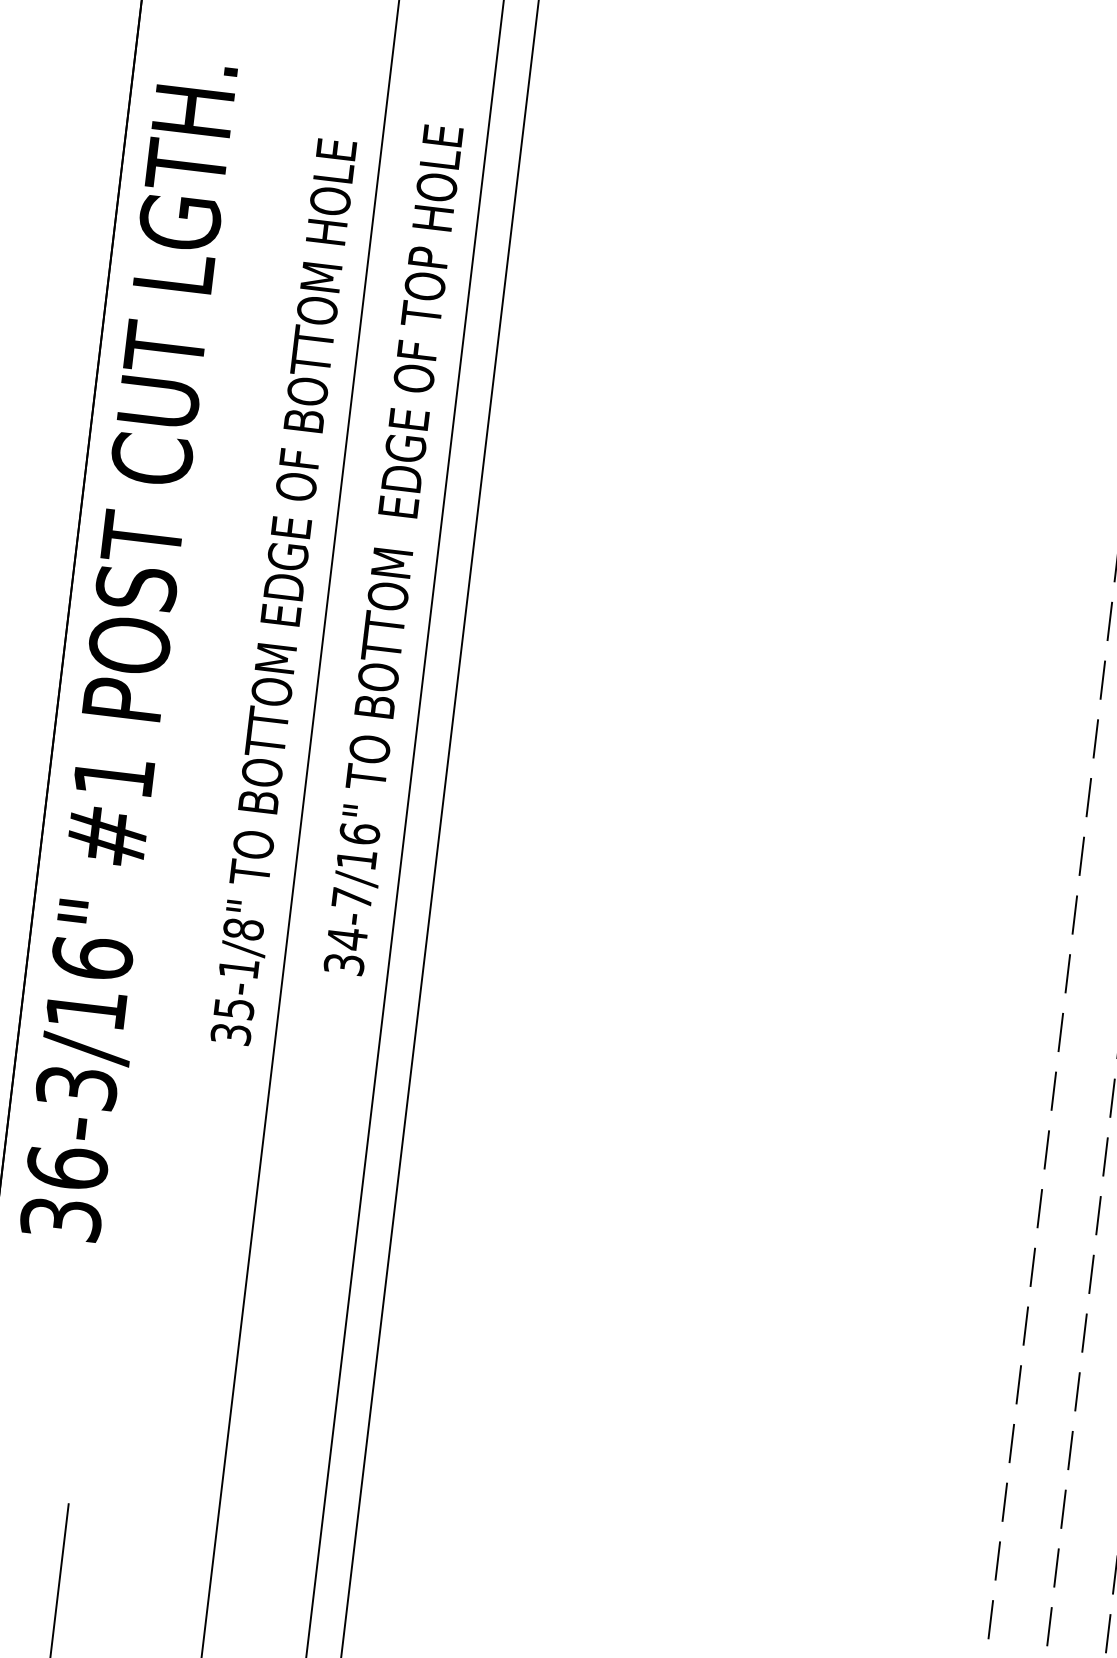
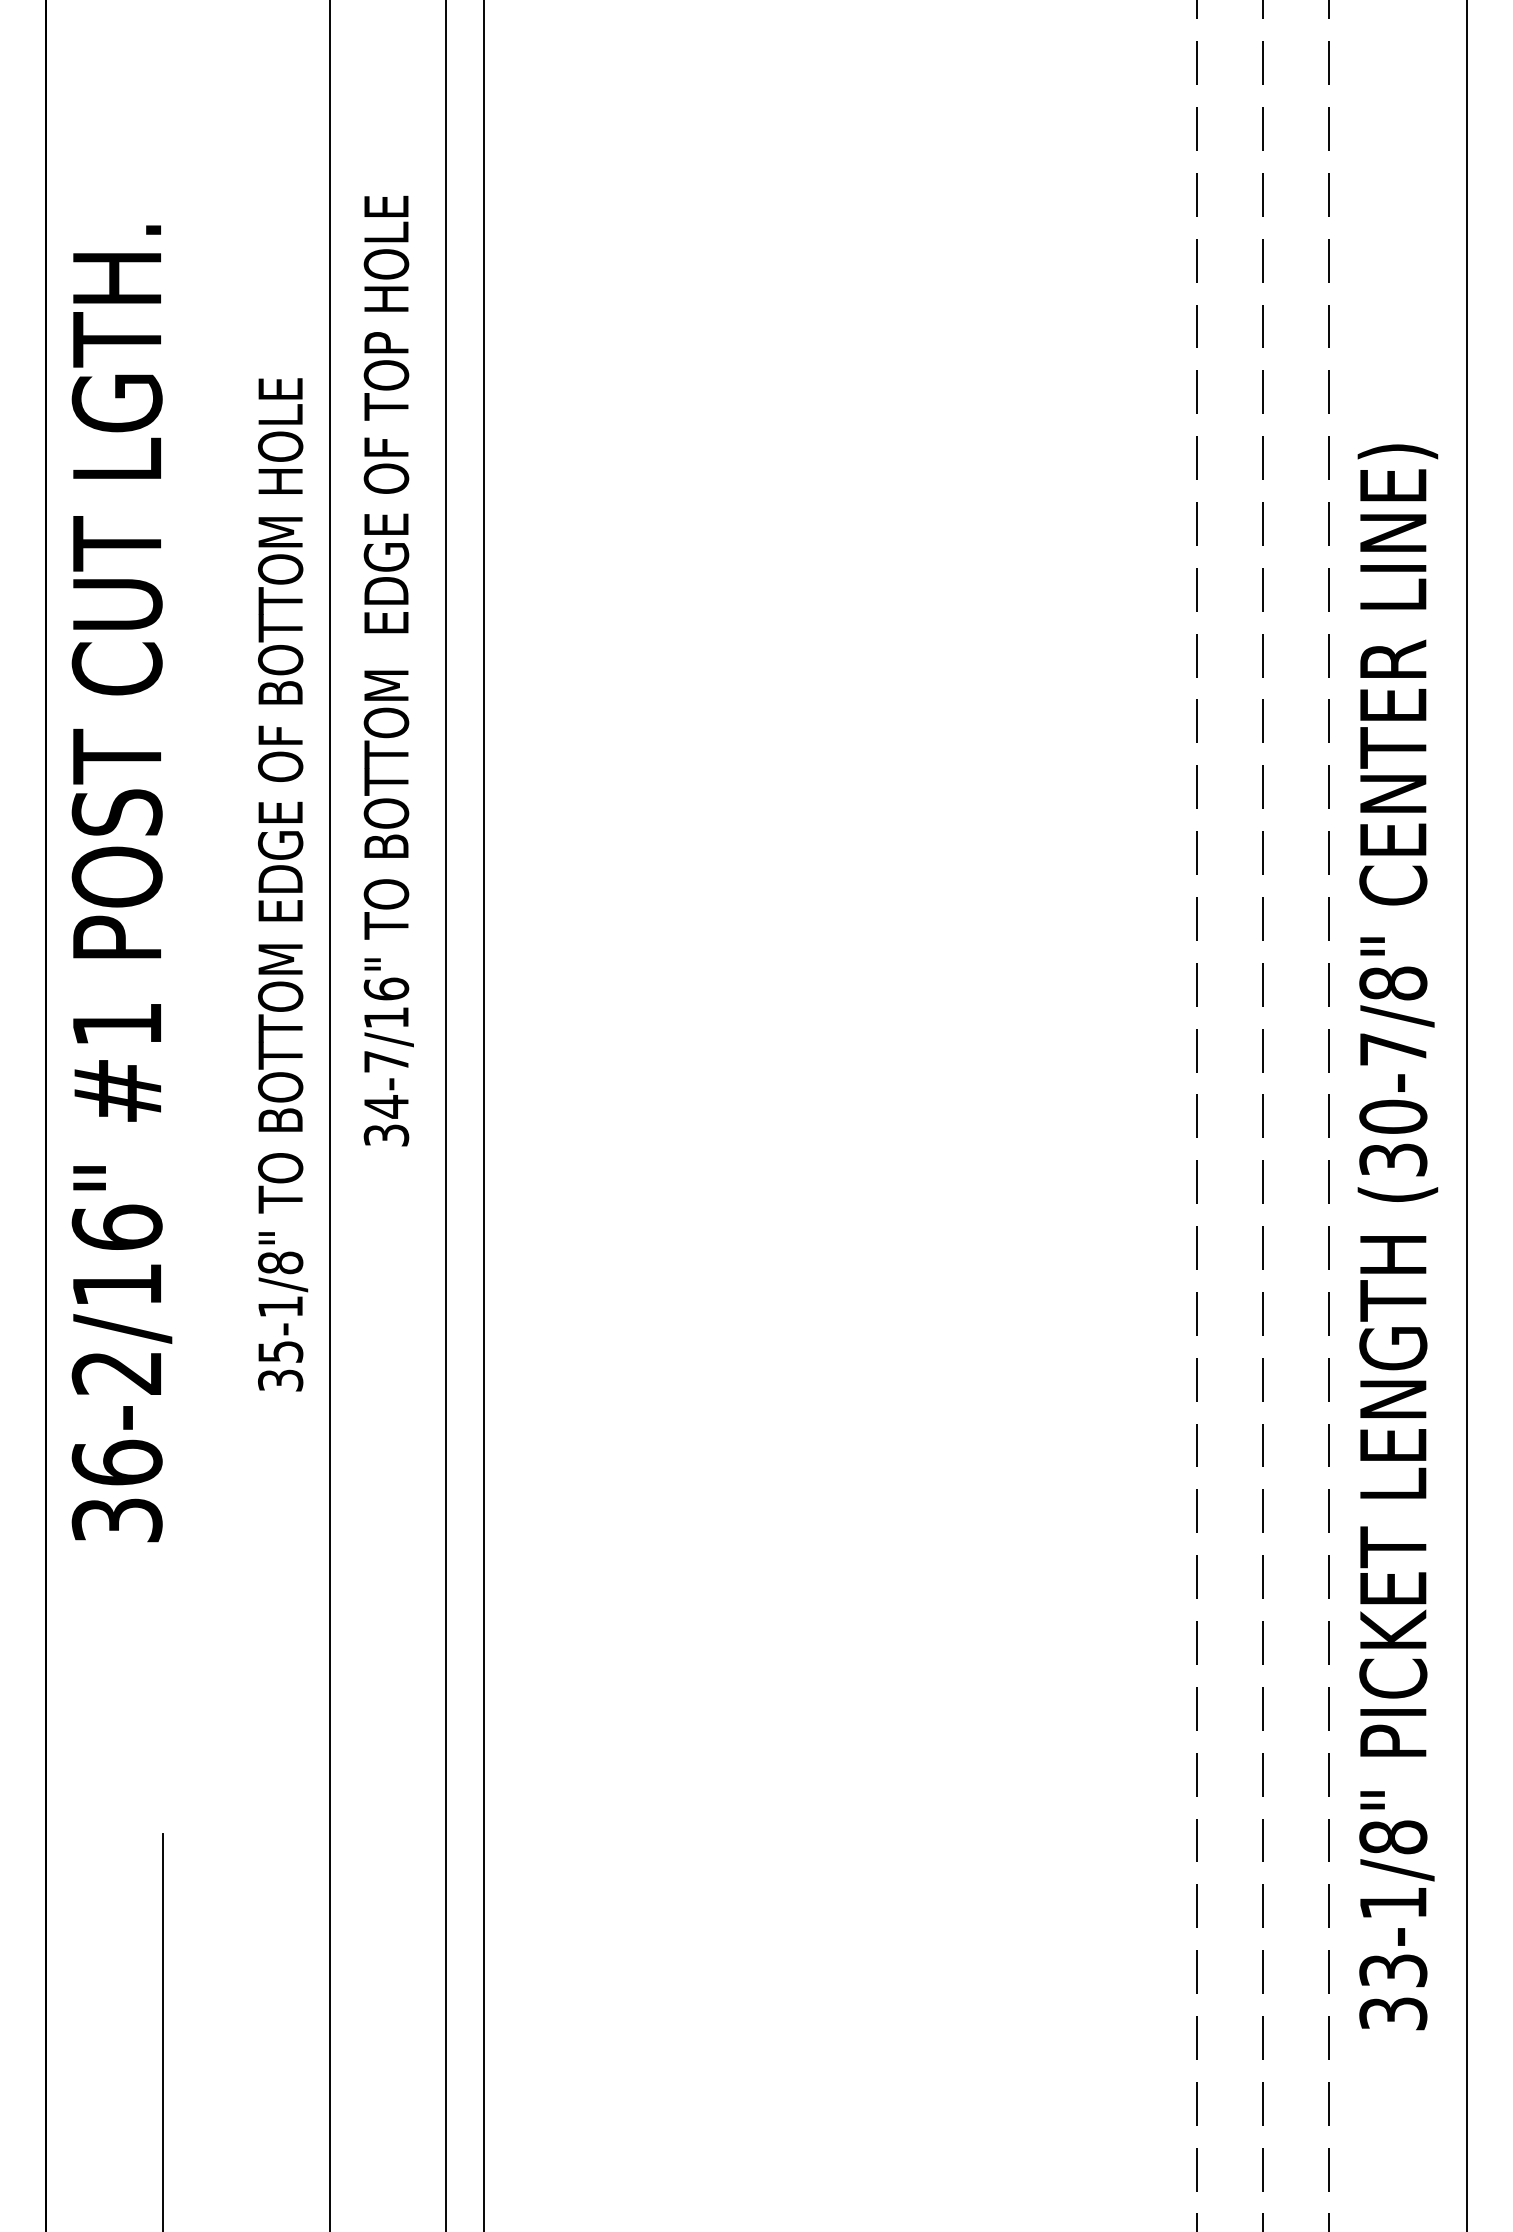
text: (395, 549) -> (388, 670), moved
text: (286, 592) -> (283, 884), moved
text: (76, 1087) -> (116, 1372), 36-3/16" -> 36-2/16"

